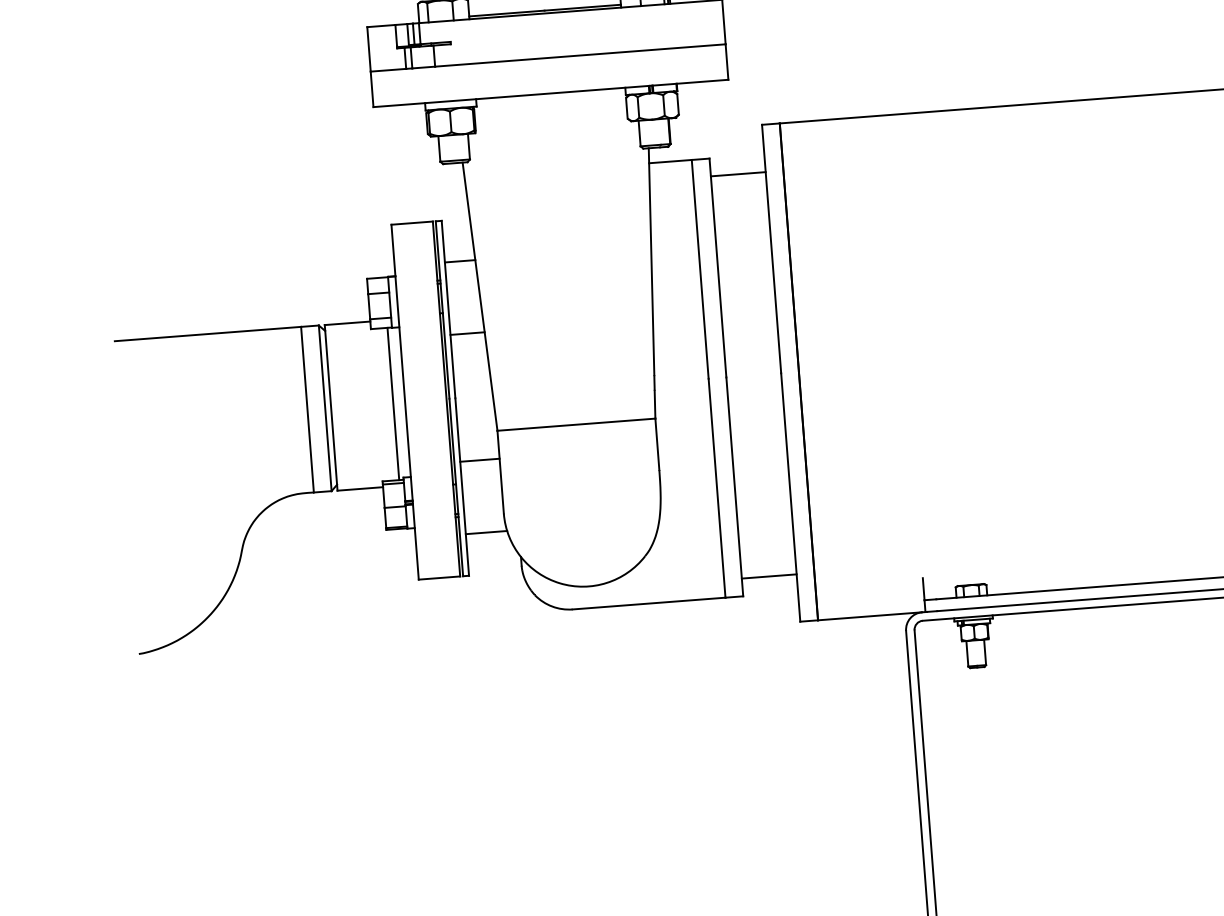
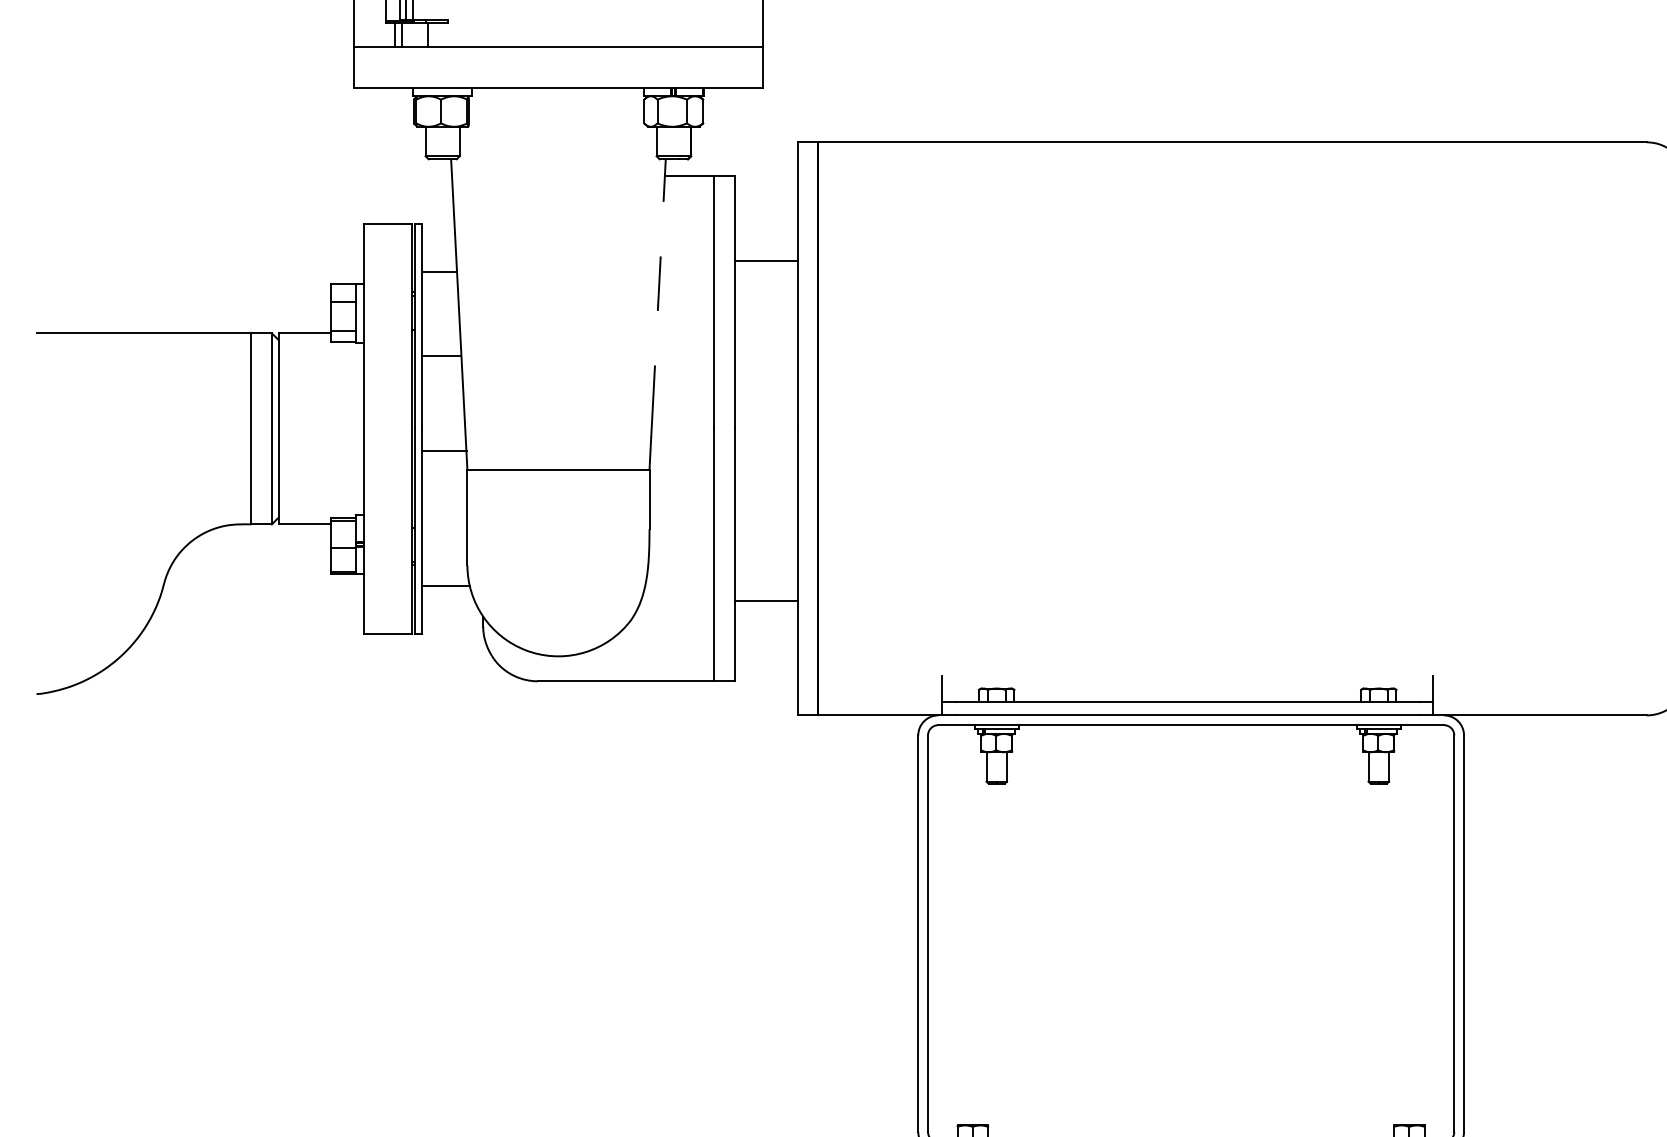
line: (737, 173) -> (765, 260), moved
line: (651, 261) -> (658, 289), solid -> dashed
line: (393, 403) -> (350, 429), removed
line: (479, 460) -> (444, 451), moved
line: (768, 576) -> (765, 600), moved

